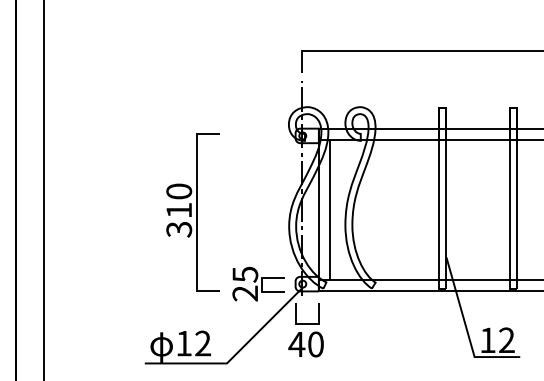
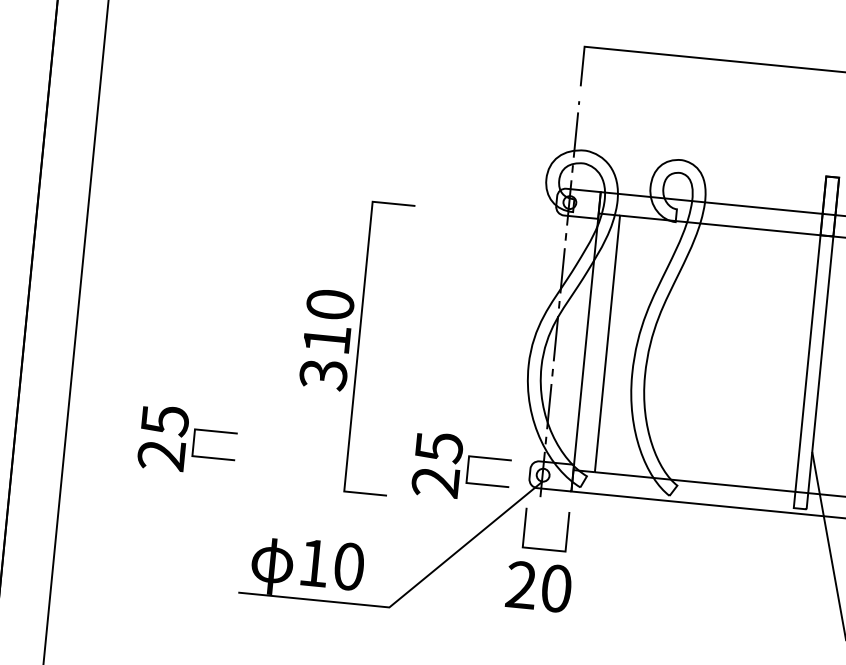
part: (192, 212) -> (351, 345), moved
part: (109, 283) -> (187, 439), added
text: (202, 343) -> (347, 566), 12 -> 10
text: (296, 343) -> (520, 583), 40 -> 20

